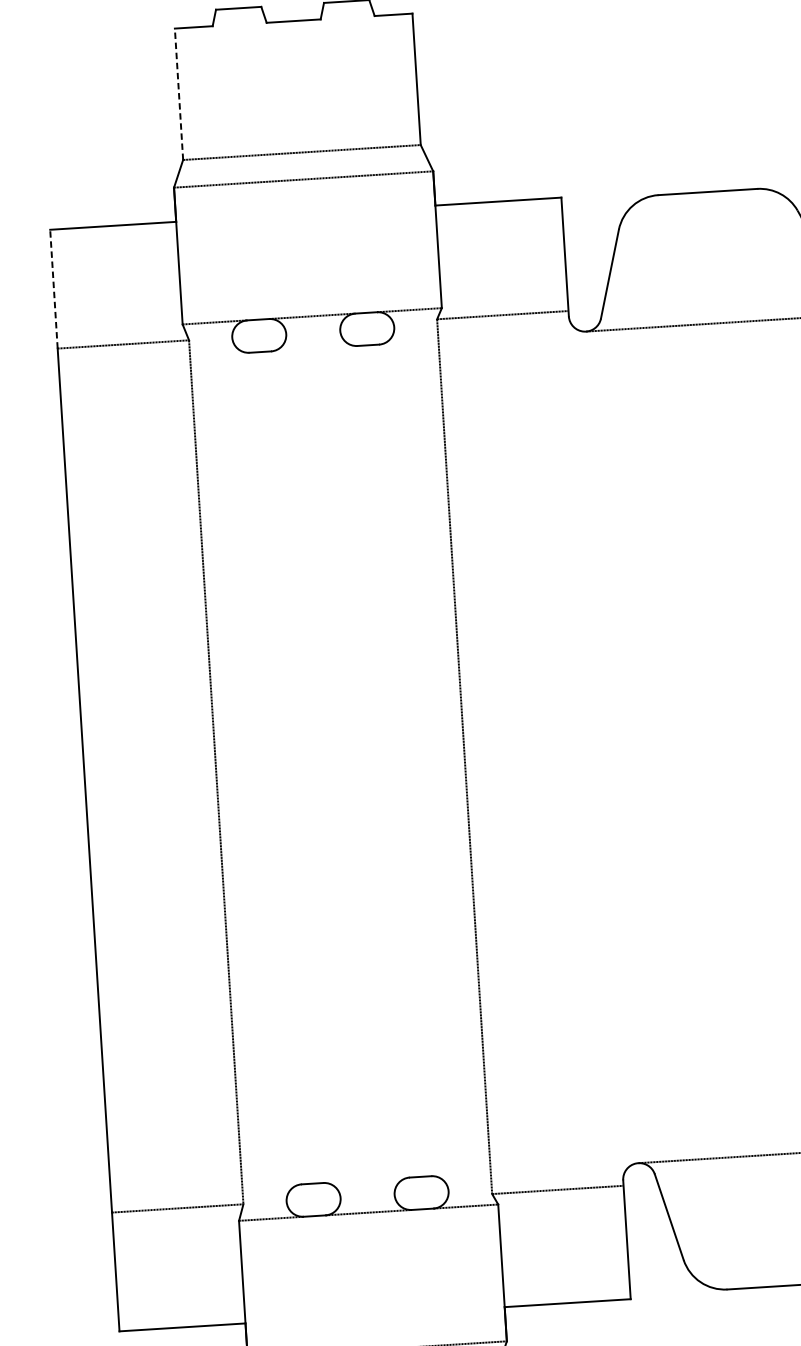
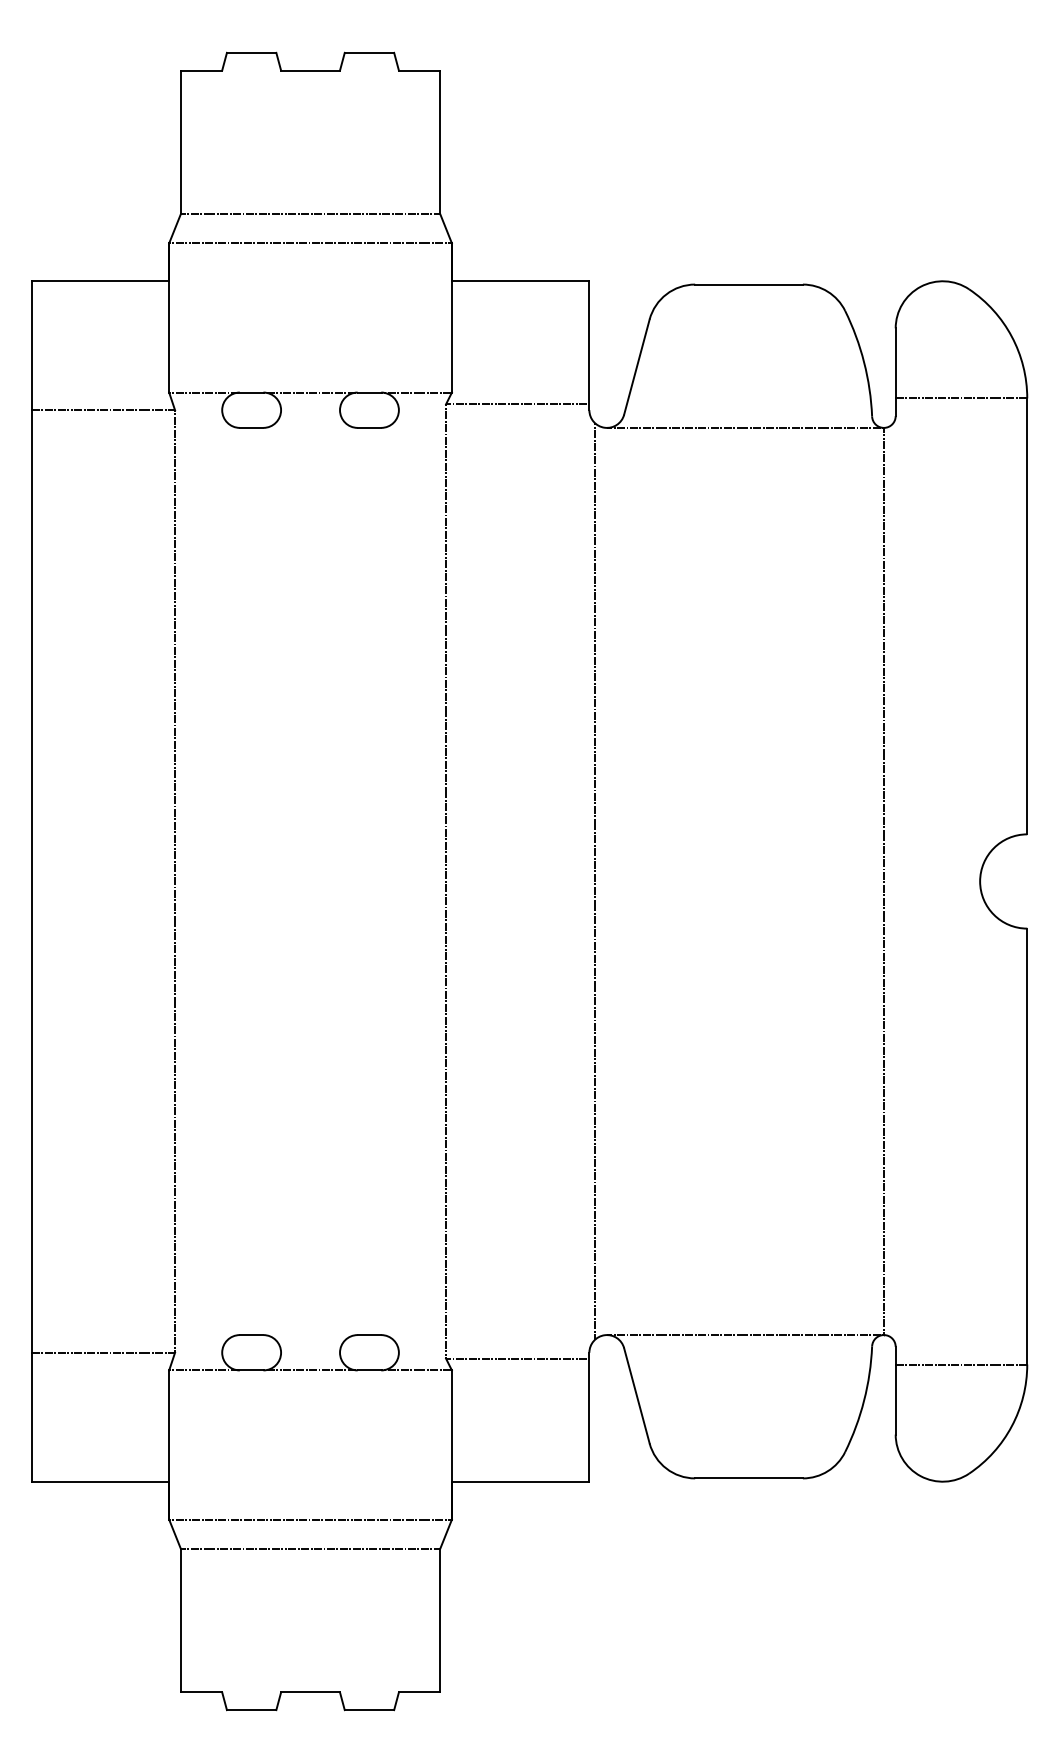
line: (178, 94) -> (180, 142), dashed -> solid
line: (53, 289) -> (31, 345), dashed -> solid
line: (601, 748) -> (595, 881), added

